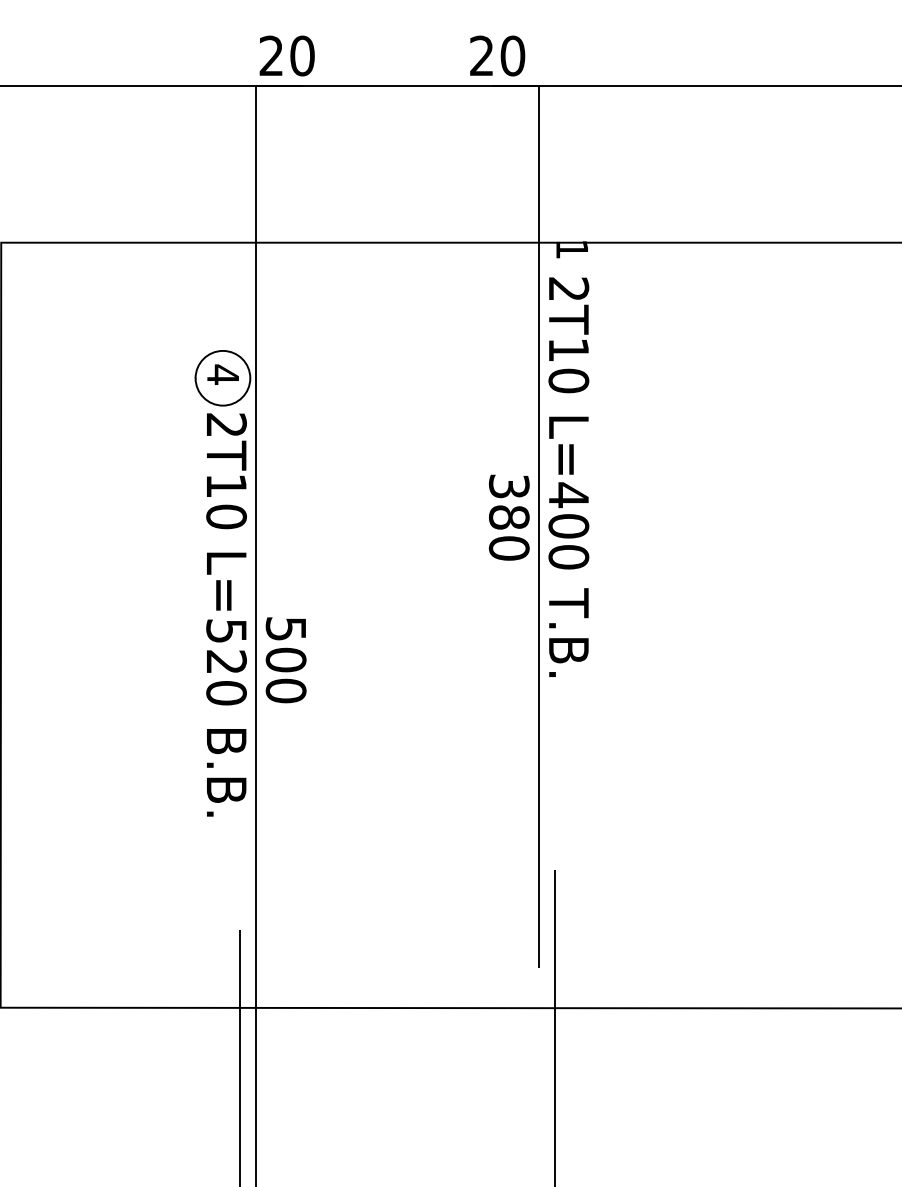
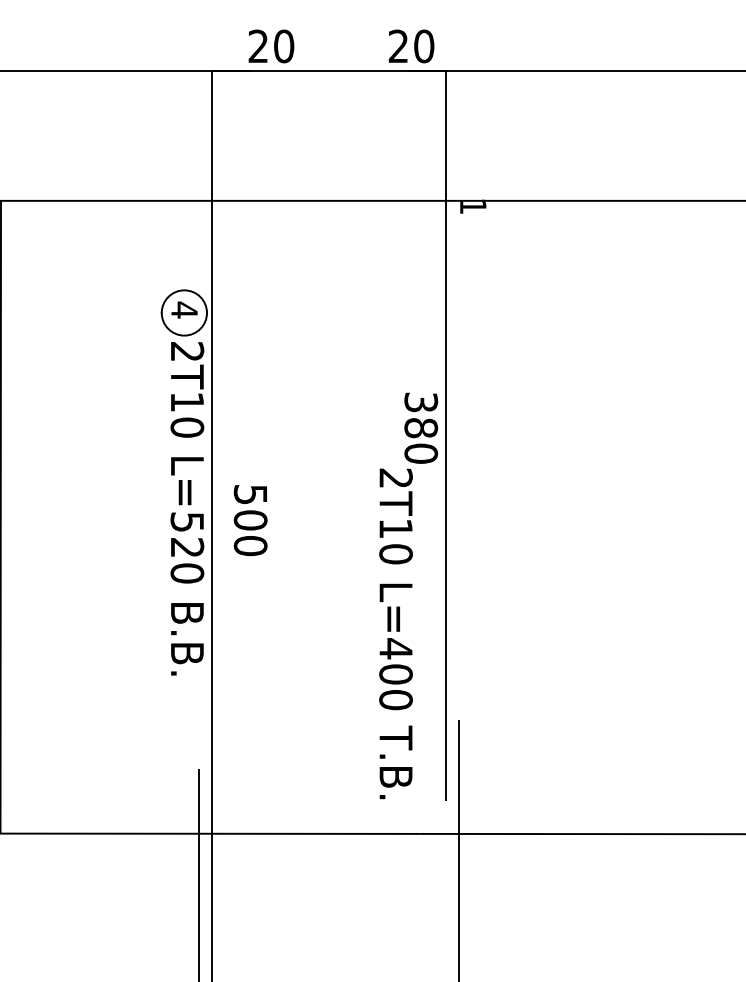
text: (286, 55) -> (270, 46), moved
text: (568, 476) -> (395, 633), moved
text: (285, 660) -> (250, 520), moved

